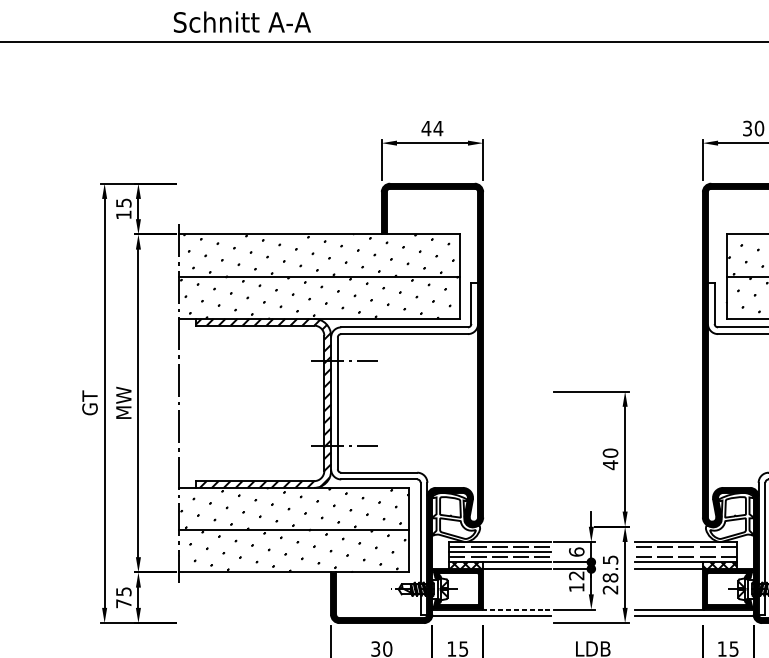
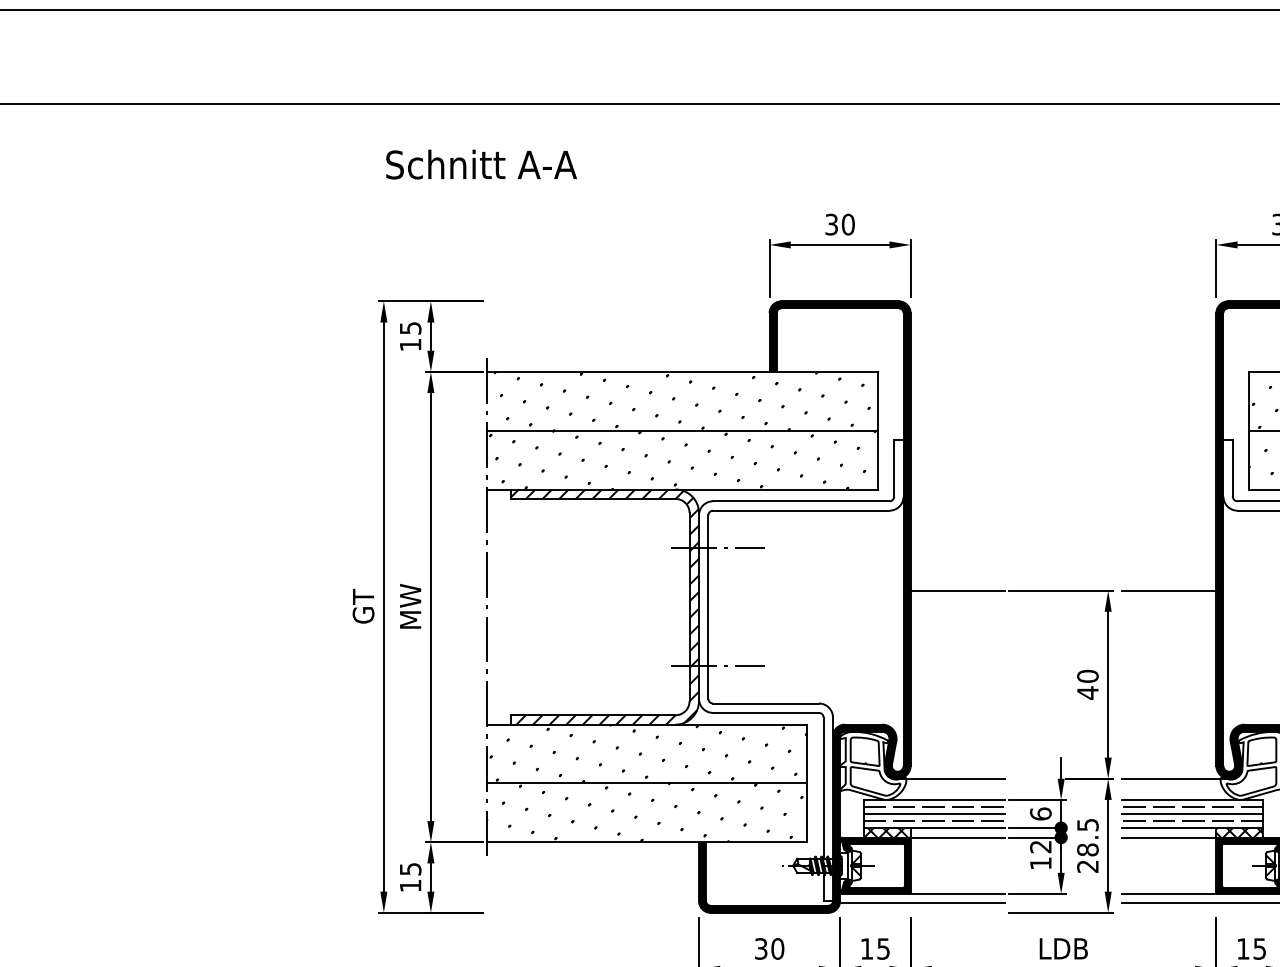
text: (242, 22) -> (481, 164), moved
text: (432, 128) -> (839, 224), 44 -> 30
line: (516, 391) -> (957, 590), added
line: (669, 391) -> (1169, 590), added
line: (511, 526) -> (950, 778), added
line: (673, 526) -> (1175, 778), added
line: (685, 552) -> (1192, 814), added
text: (123, 603) -> (410, 885), 75 -> 15
line: (516, 609) -> (956, 894), dashed -> solid

